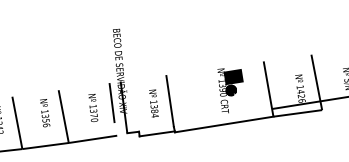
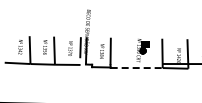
line: (225, 125) -> (137, 68), solid -> dashed

